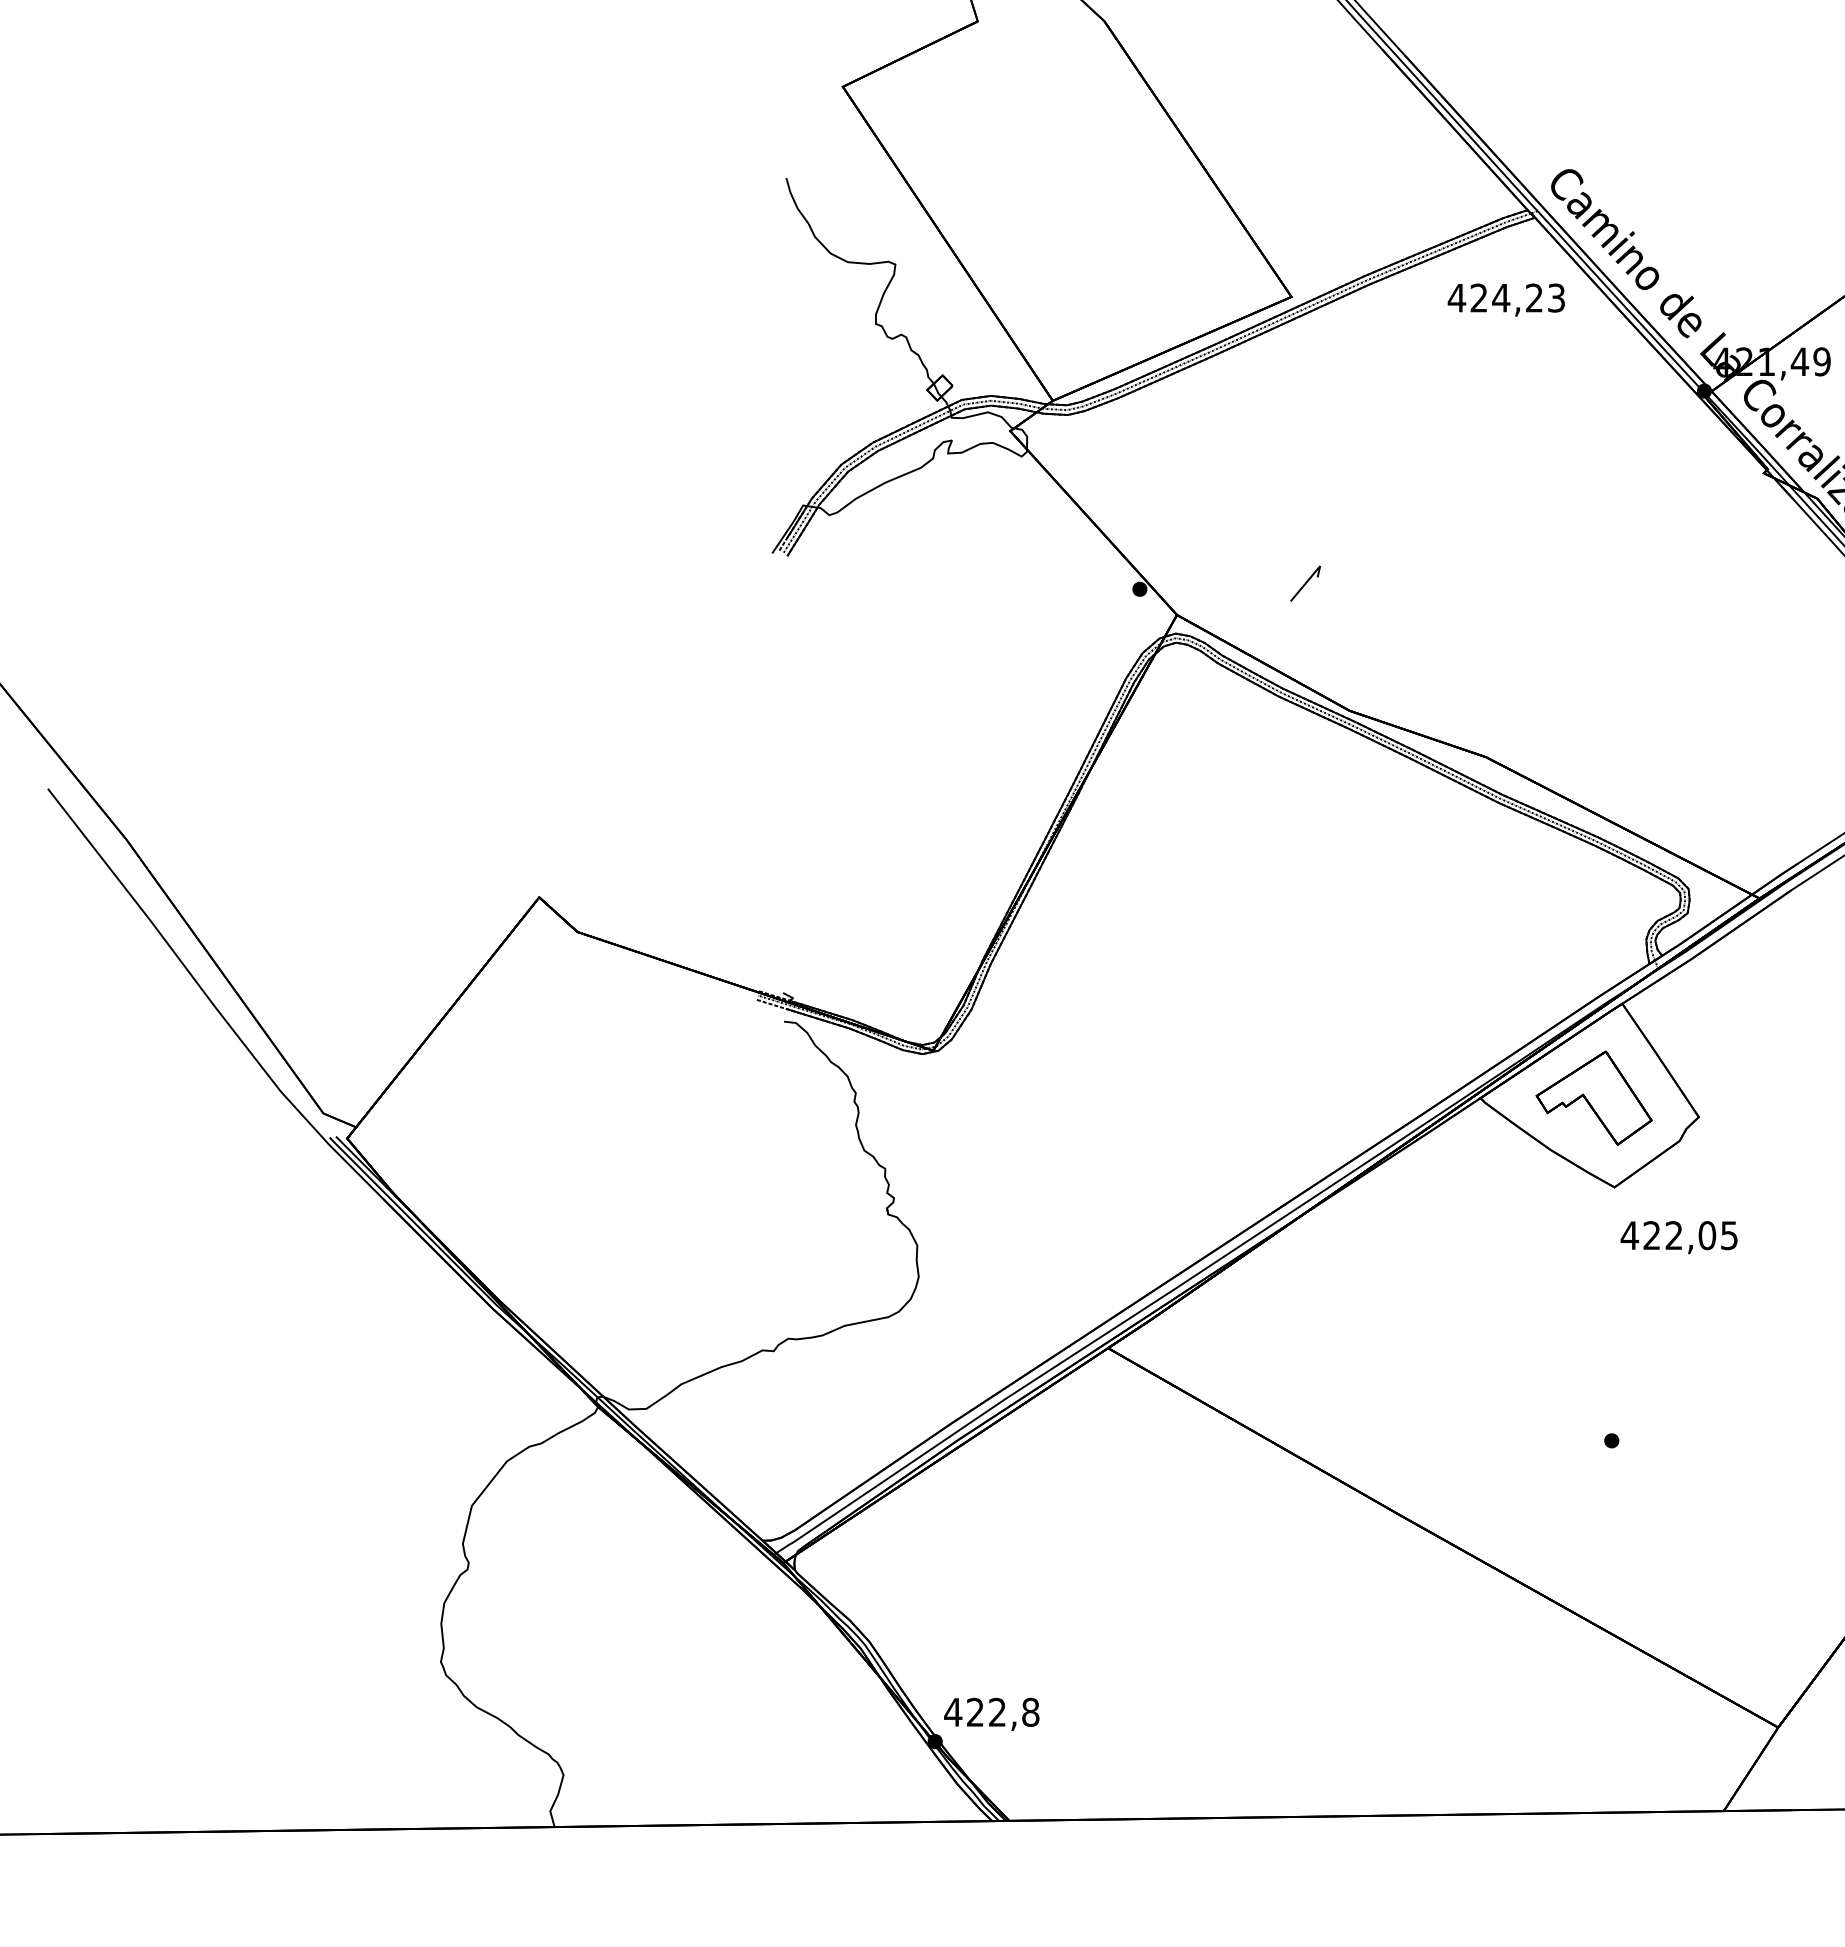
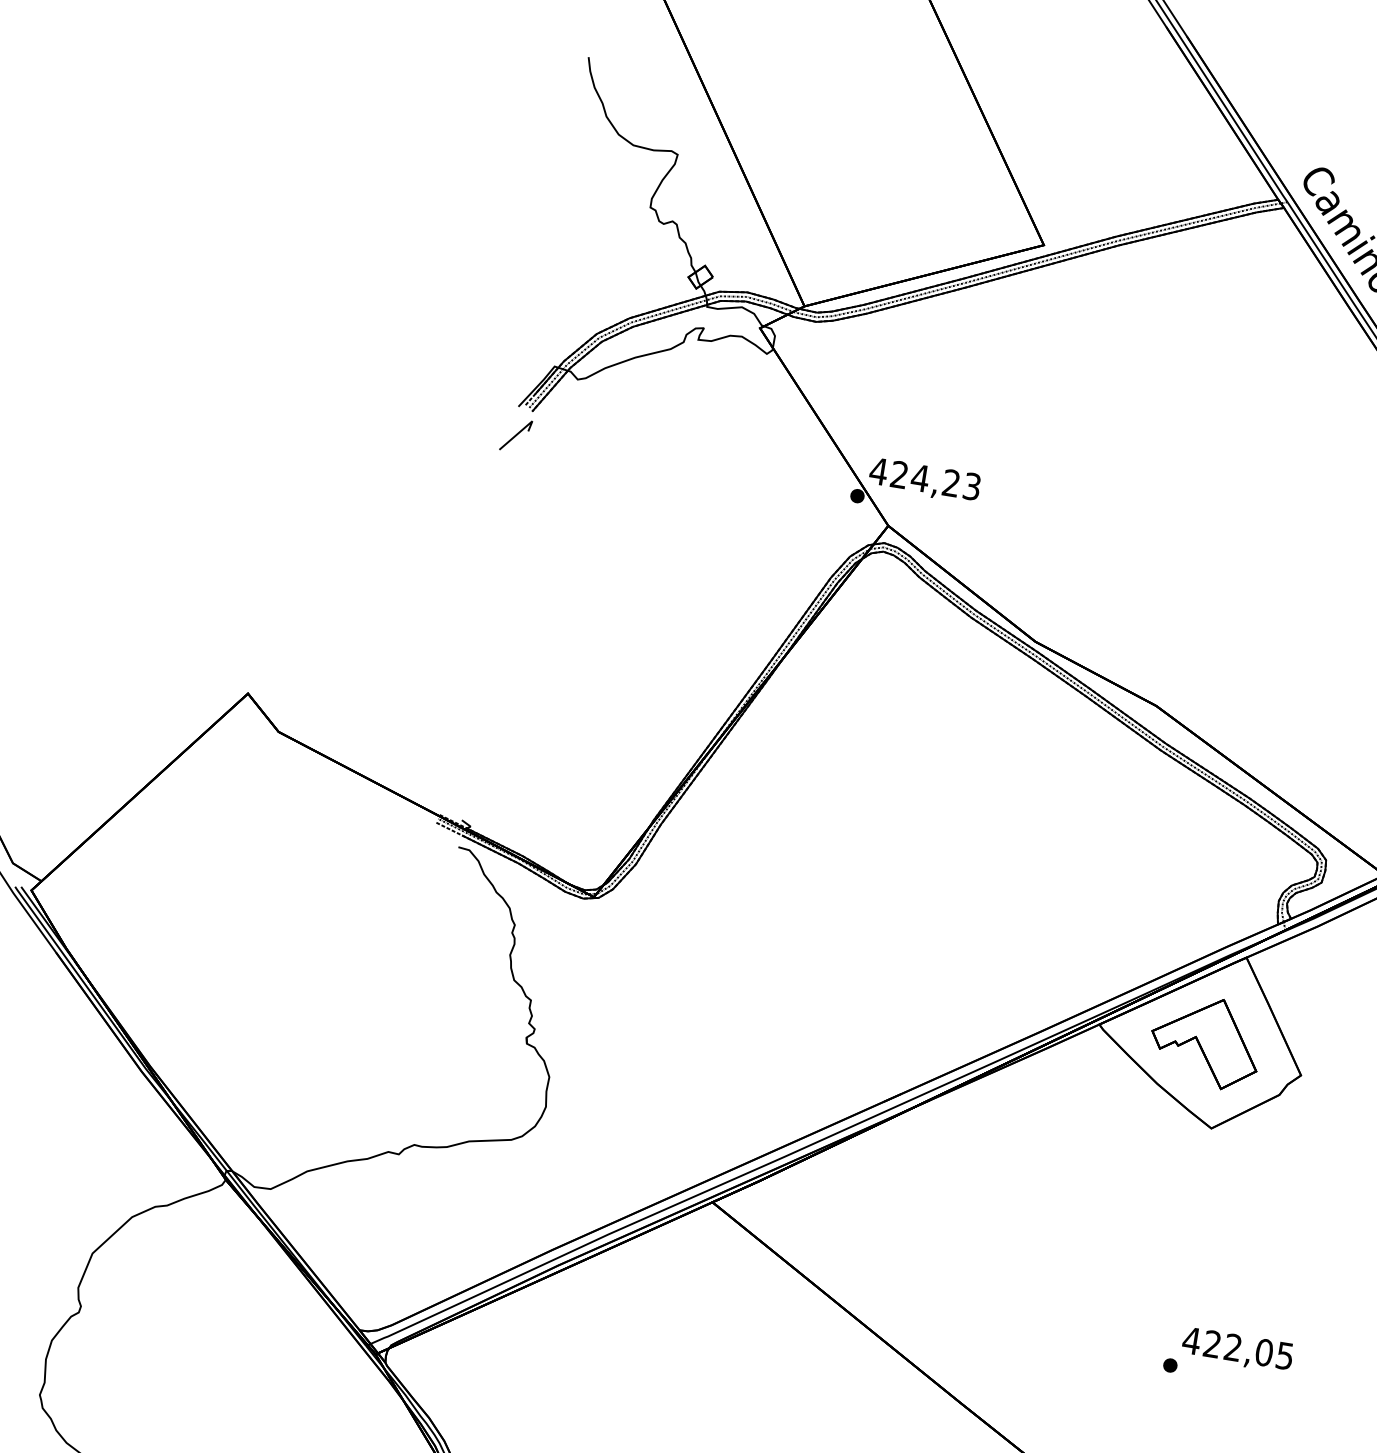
text: (1505, 299) -> (924, 480), moved
line: (1305, 583) -> (516, 435), moved
text: (1678, 1237) -> (1237, 1350), moved

